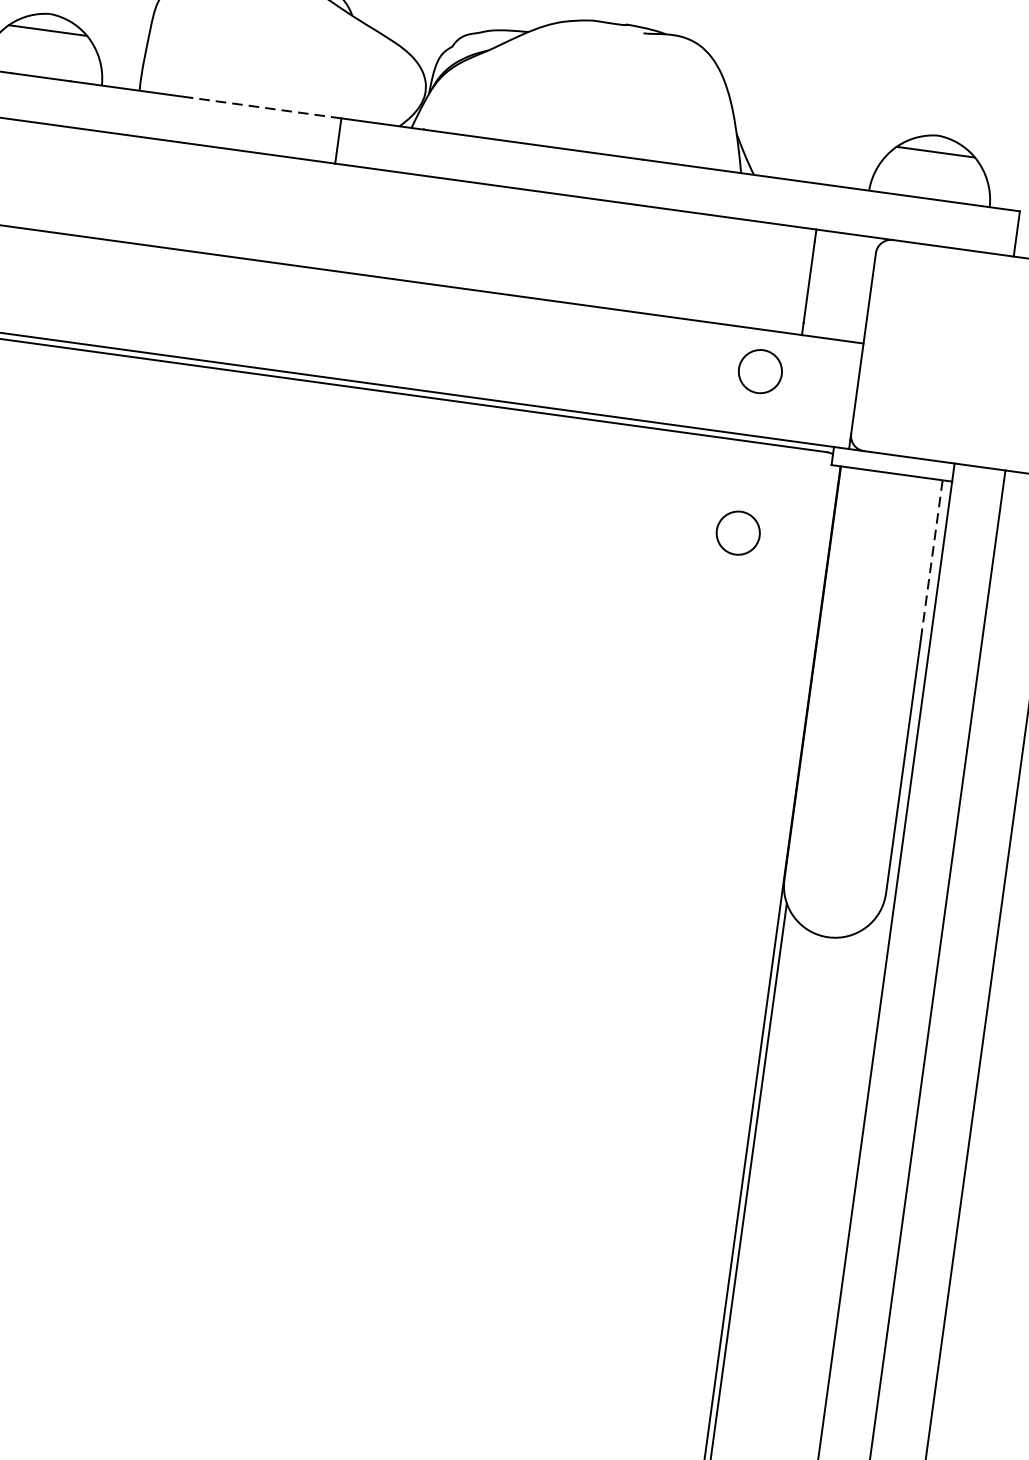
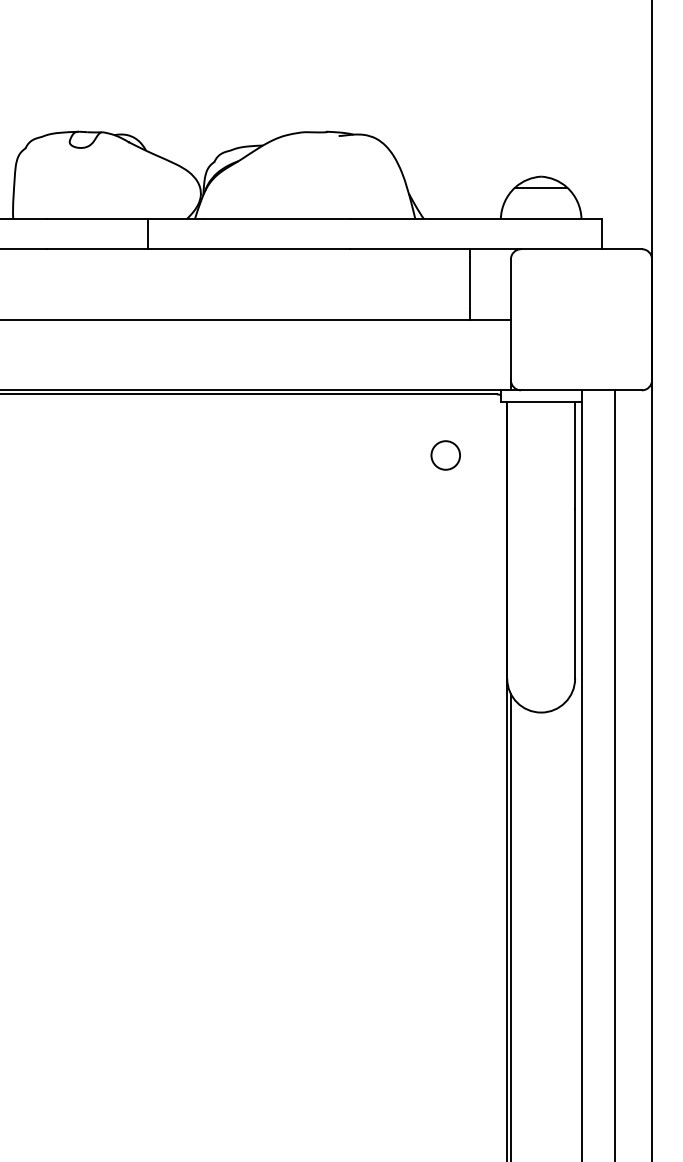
line: (265, 107) -> (97, 218), dashed -> solid
circle: (759, 371) -> (445, 347), removed
line: (932, 561) -> (575, 456), dashed -> solid

